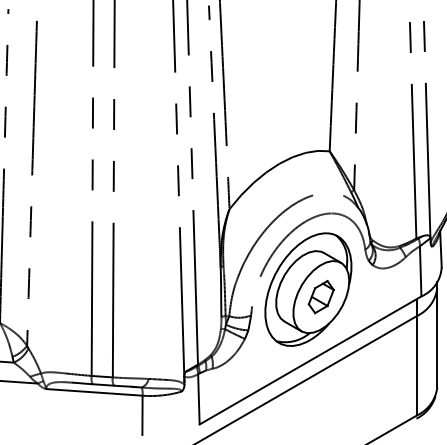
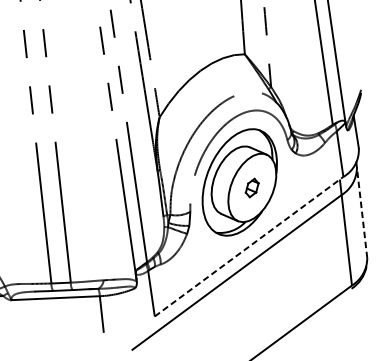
part: (320, 297) -> (251, 188), size x0.6
line: (437, 337) -> (362, 212), solid -> dashed
line: (310, 360) -> (249, 246), solid -> dashed

